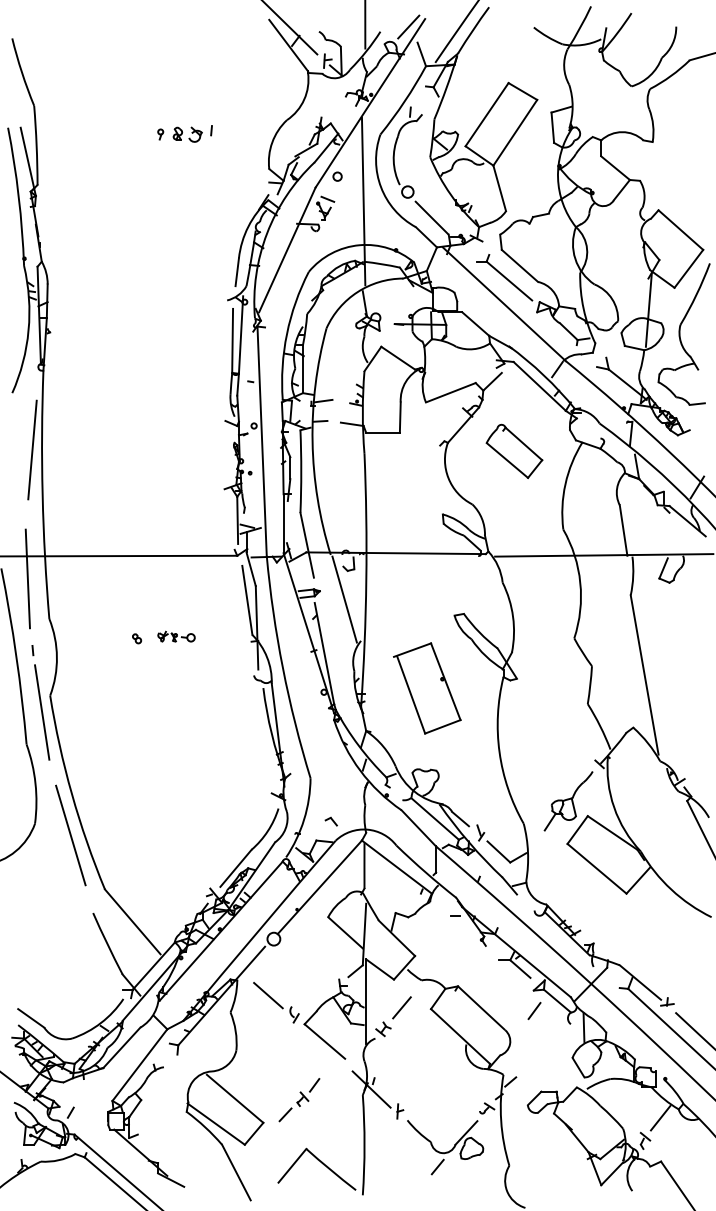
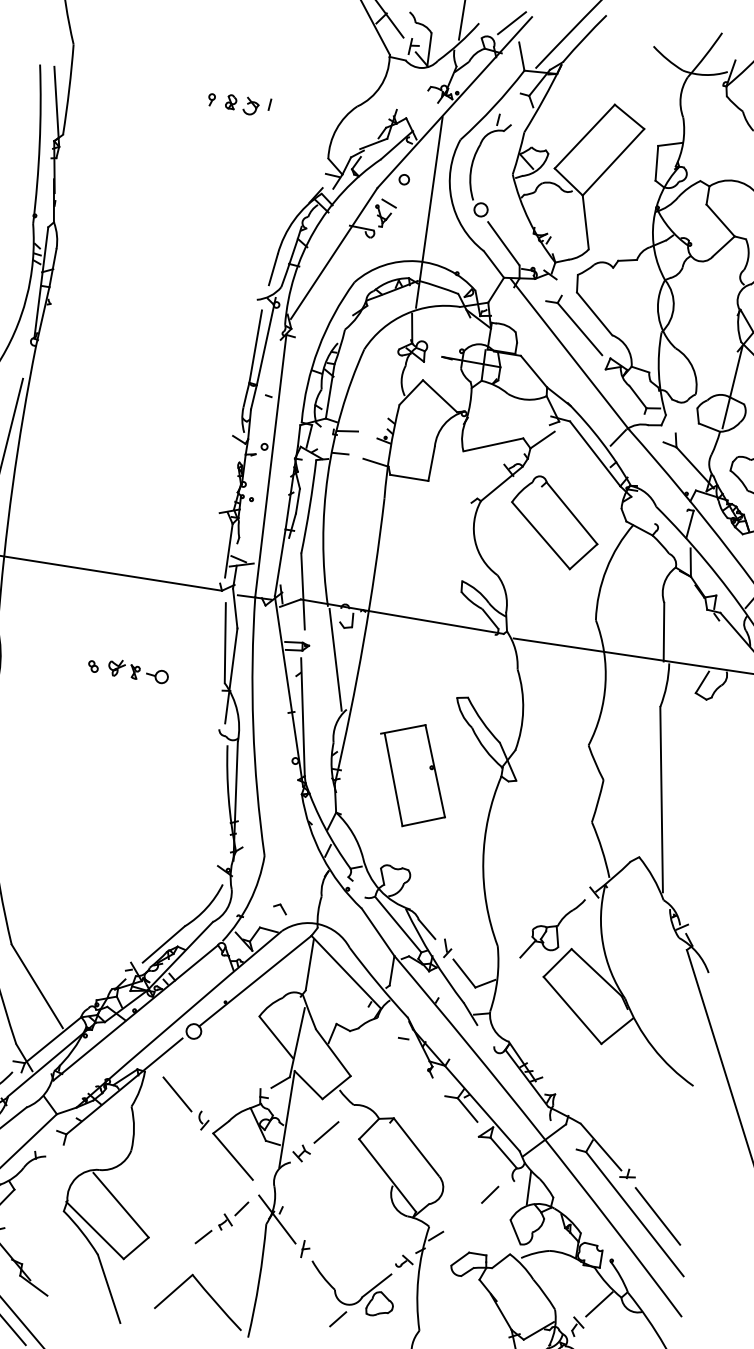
part: (514, 451) -> (554, 522), size x1.43
part: (176, 636) -> (138, 671), size x1.43
line: (534, 1011) -> (490, 1195), moved
part: (299, 1100) -> (221, 1223), moved

